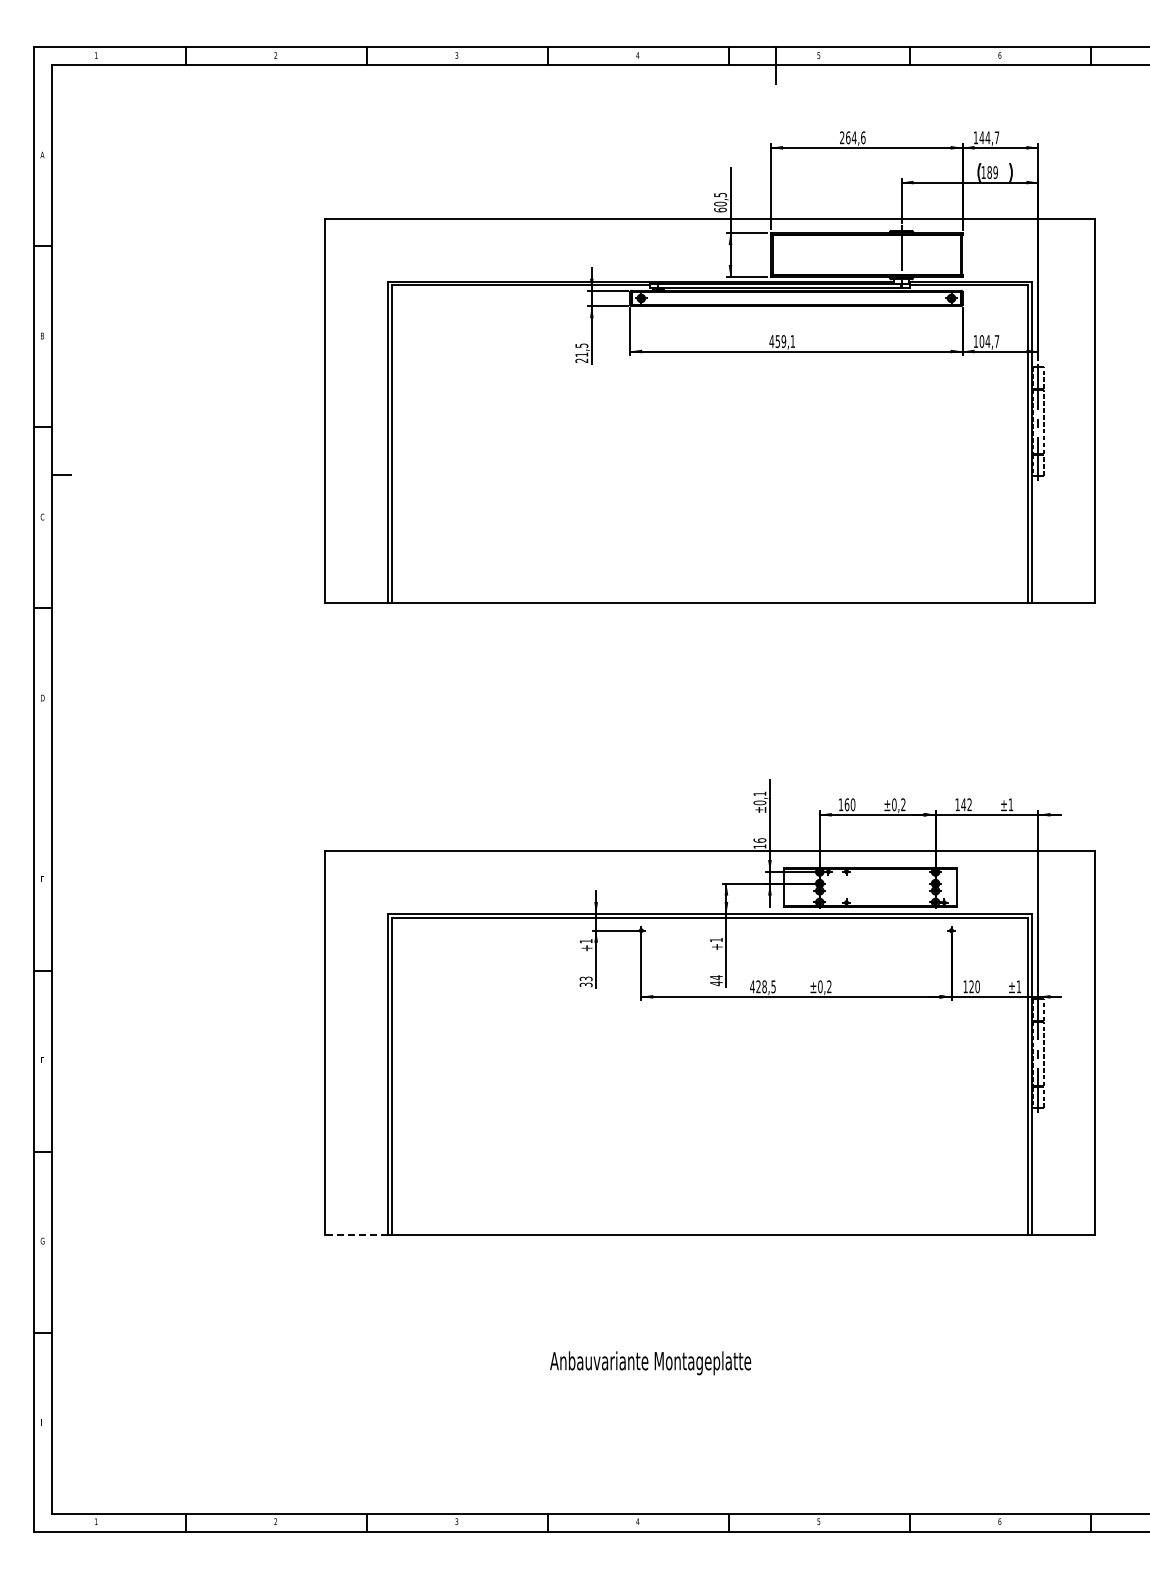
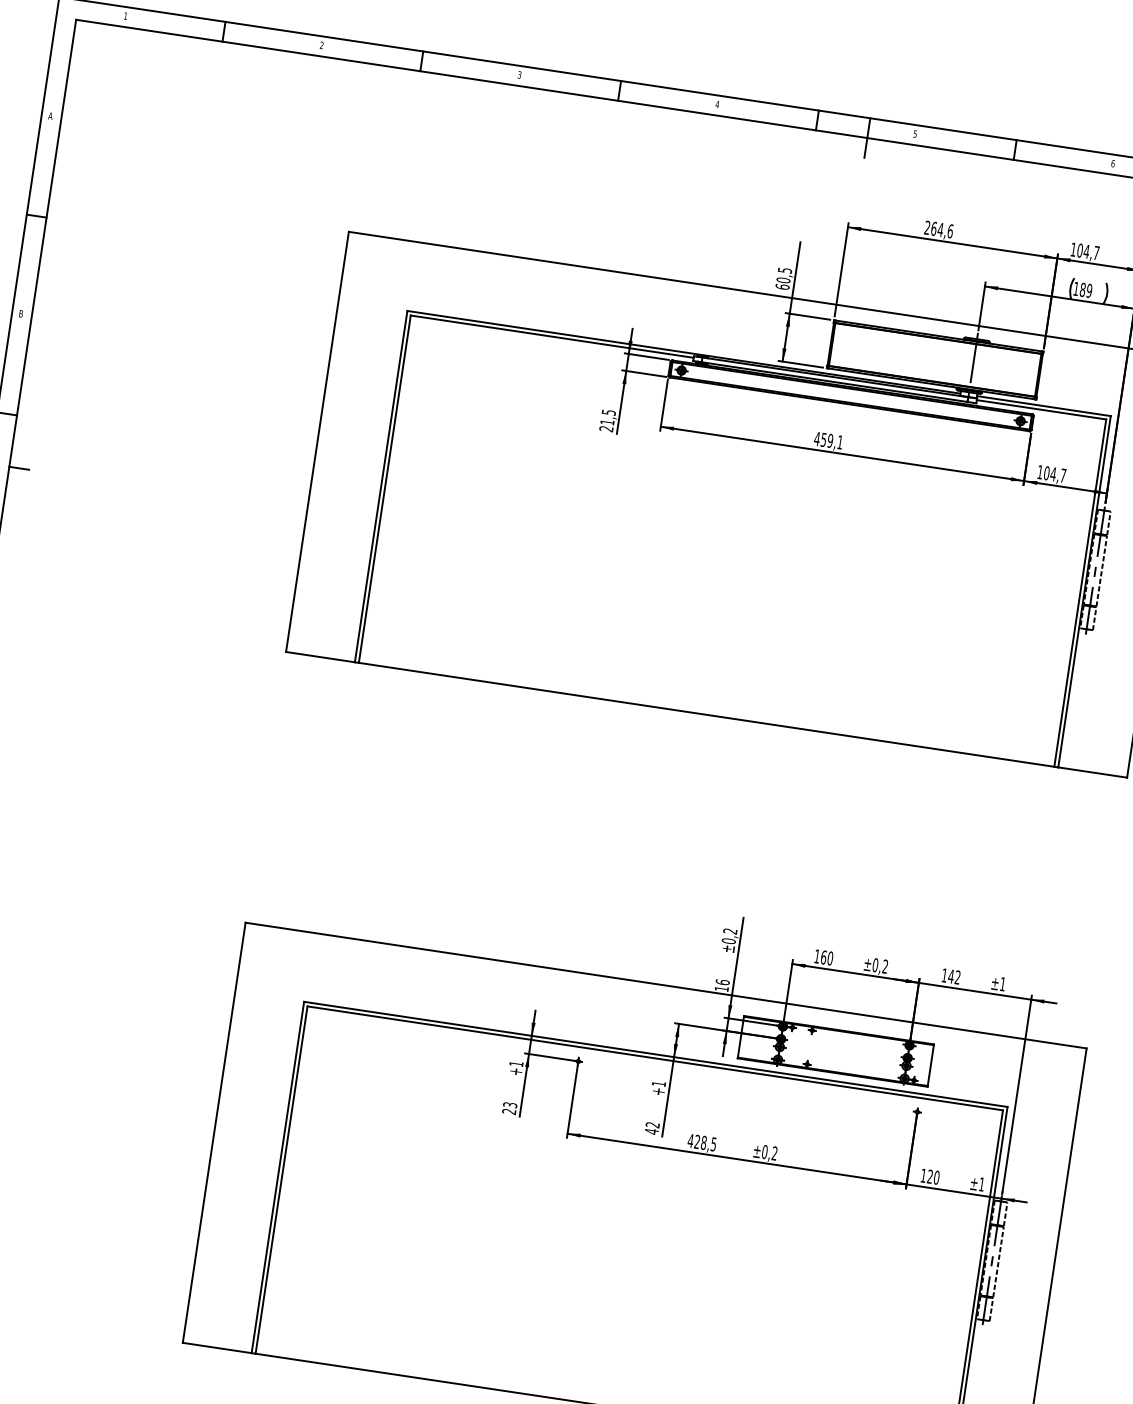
text: (981, 137) -> (1079, 250), 144,7 -> 104,7
text: (759, 794) -> (729, 931), ±0,1 -> ±0,2
text: (716, 977) -> (652, 1124), 44 -> 42
text: (586, 984) -> (509, 1111), 33 -> 23
line: (355, 1235) -> (216, 1347), dashed -> solid

